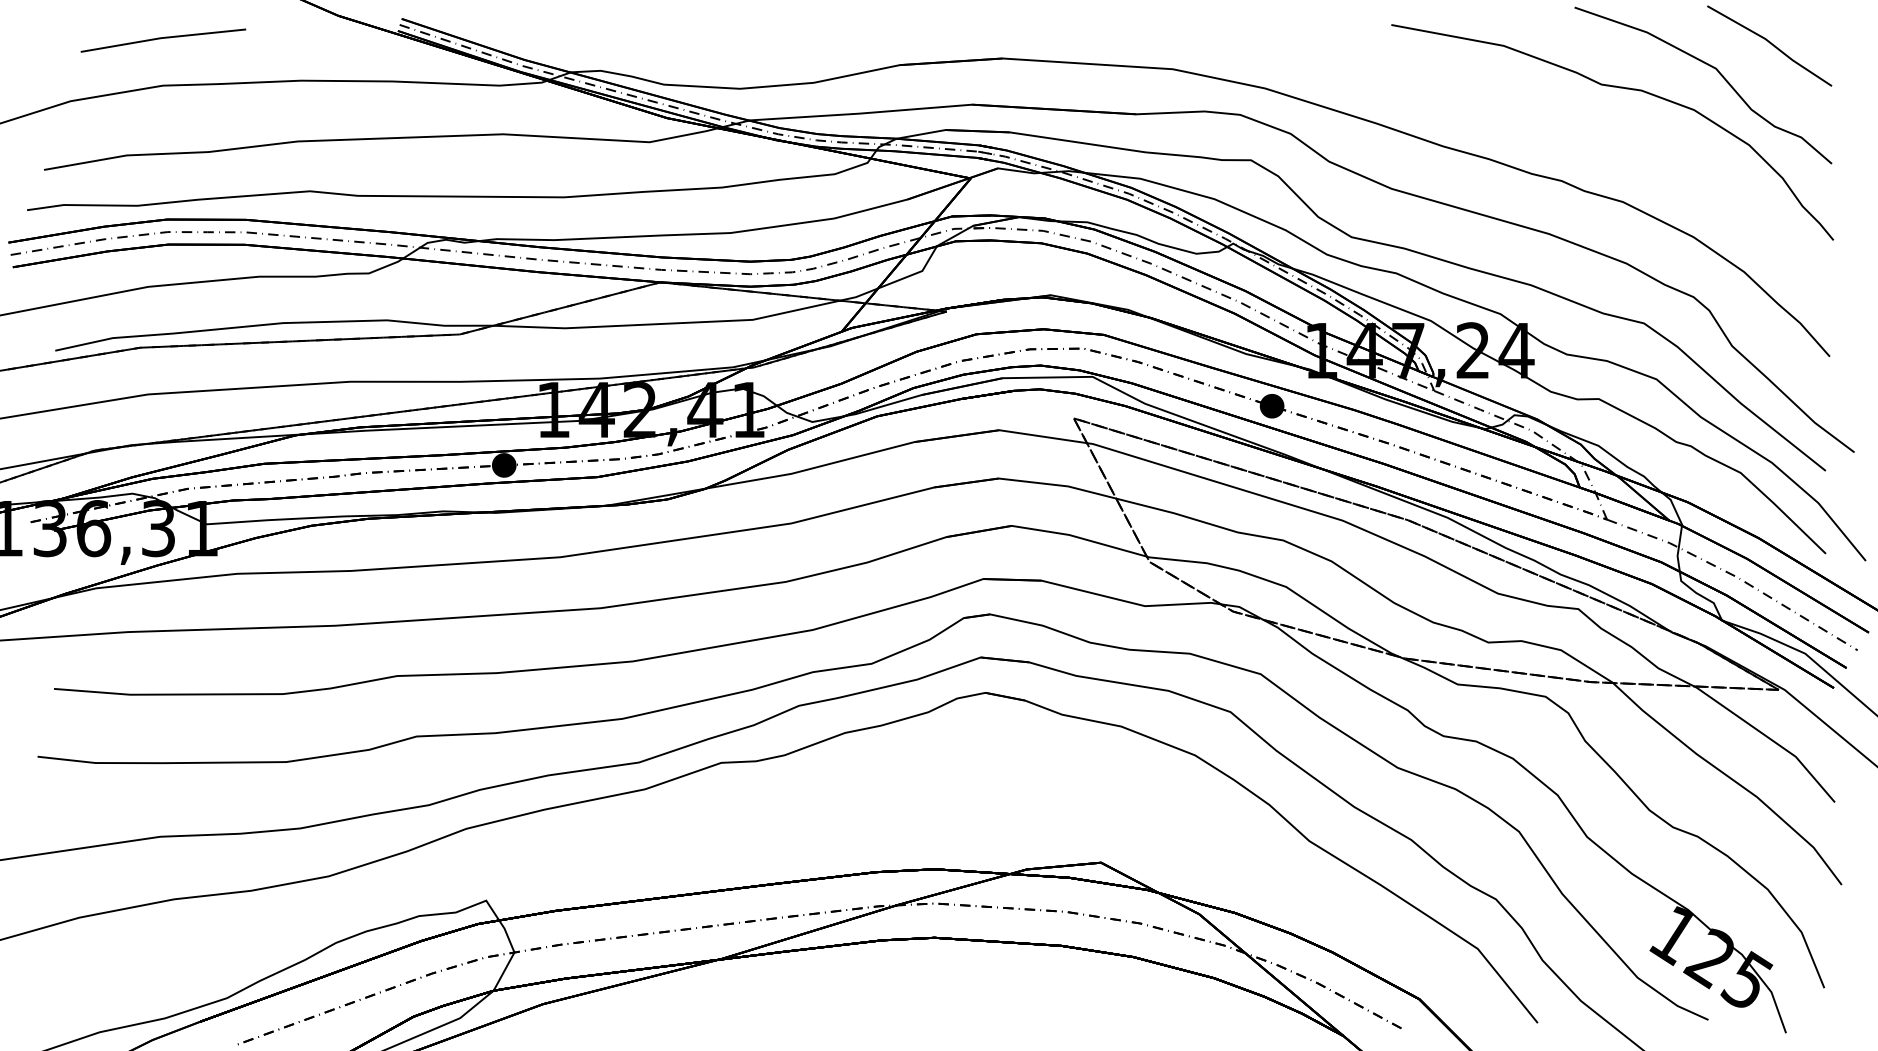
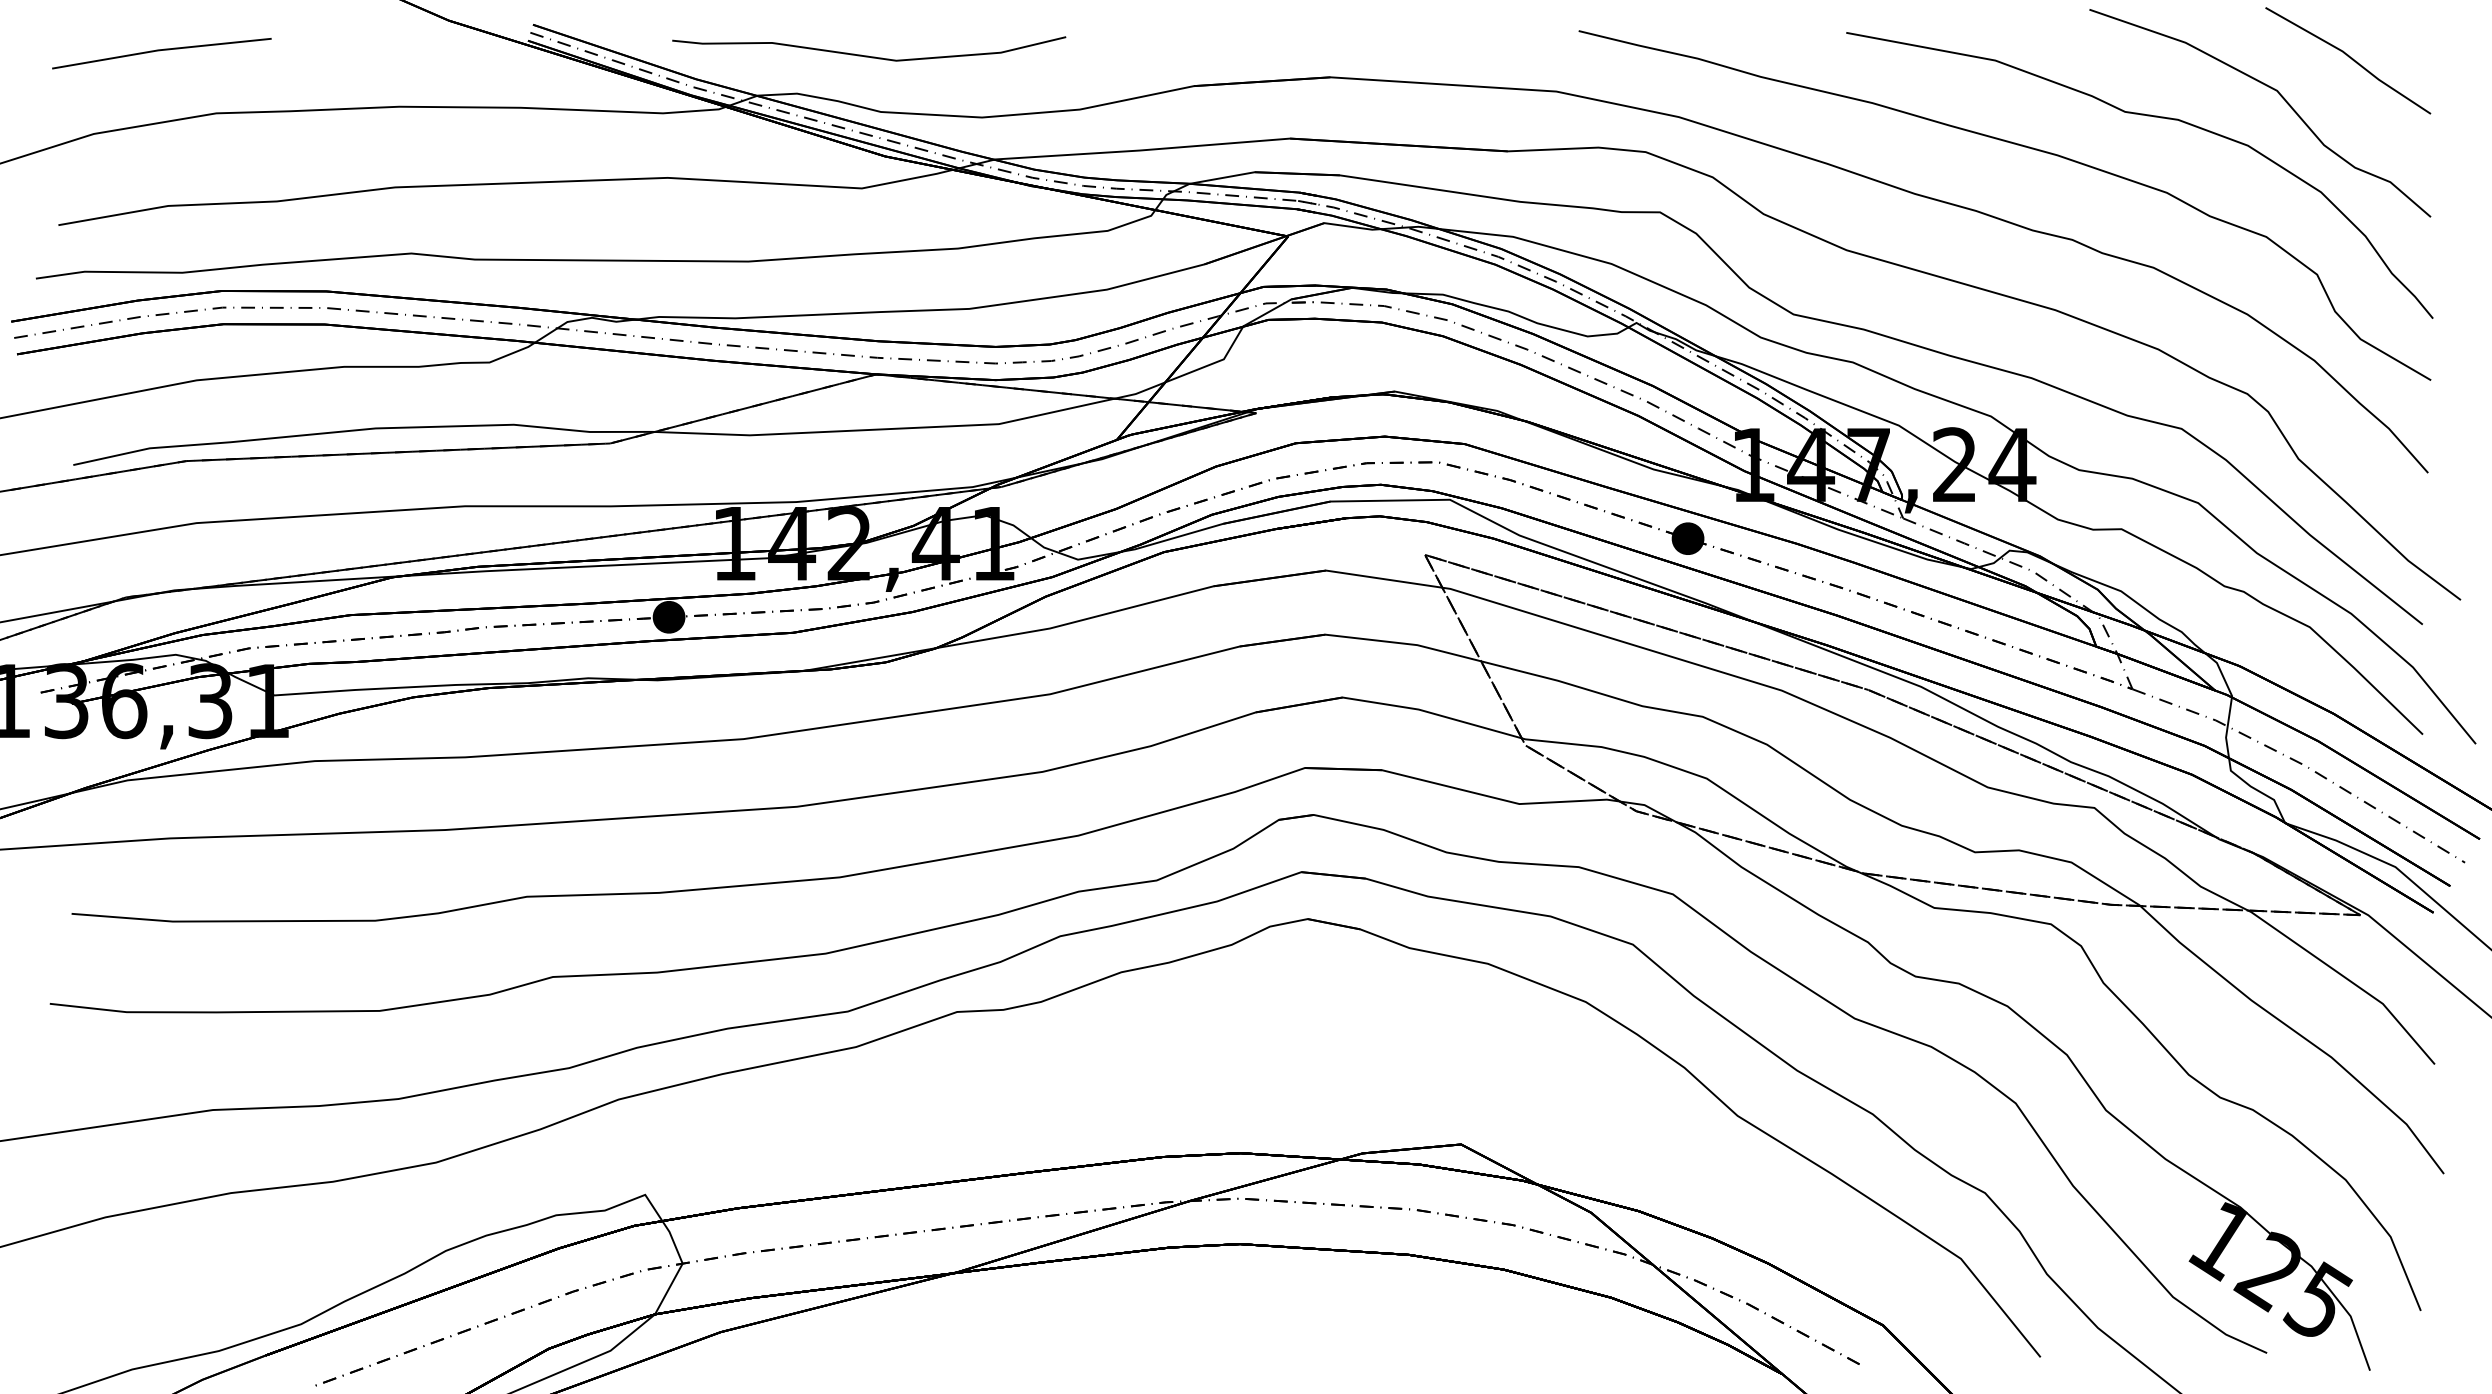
line: (162, 39) -> (160, 51), moved
curve: (654, 42) -> (868, 55), added
curve: (1522, 110) -> (2020, 146), added

